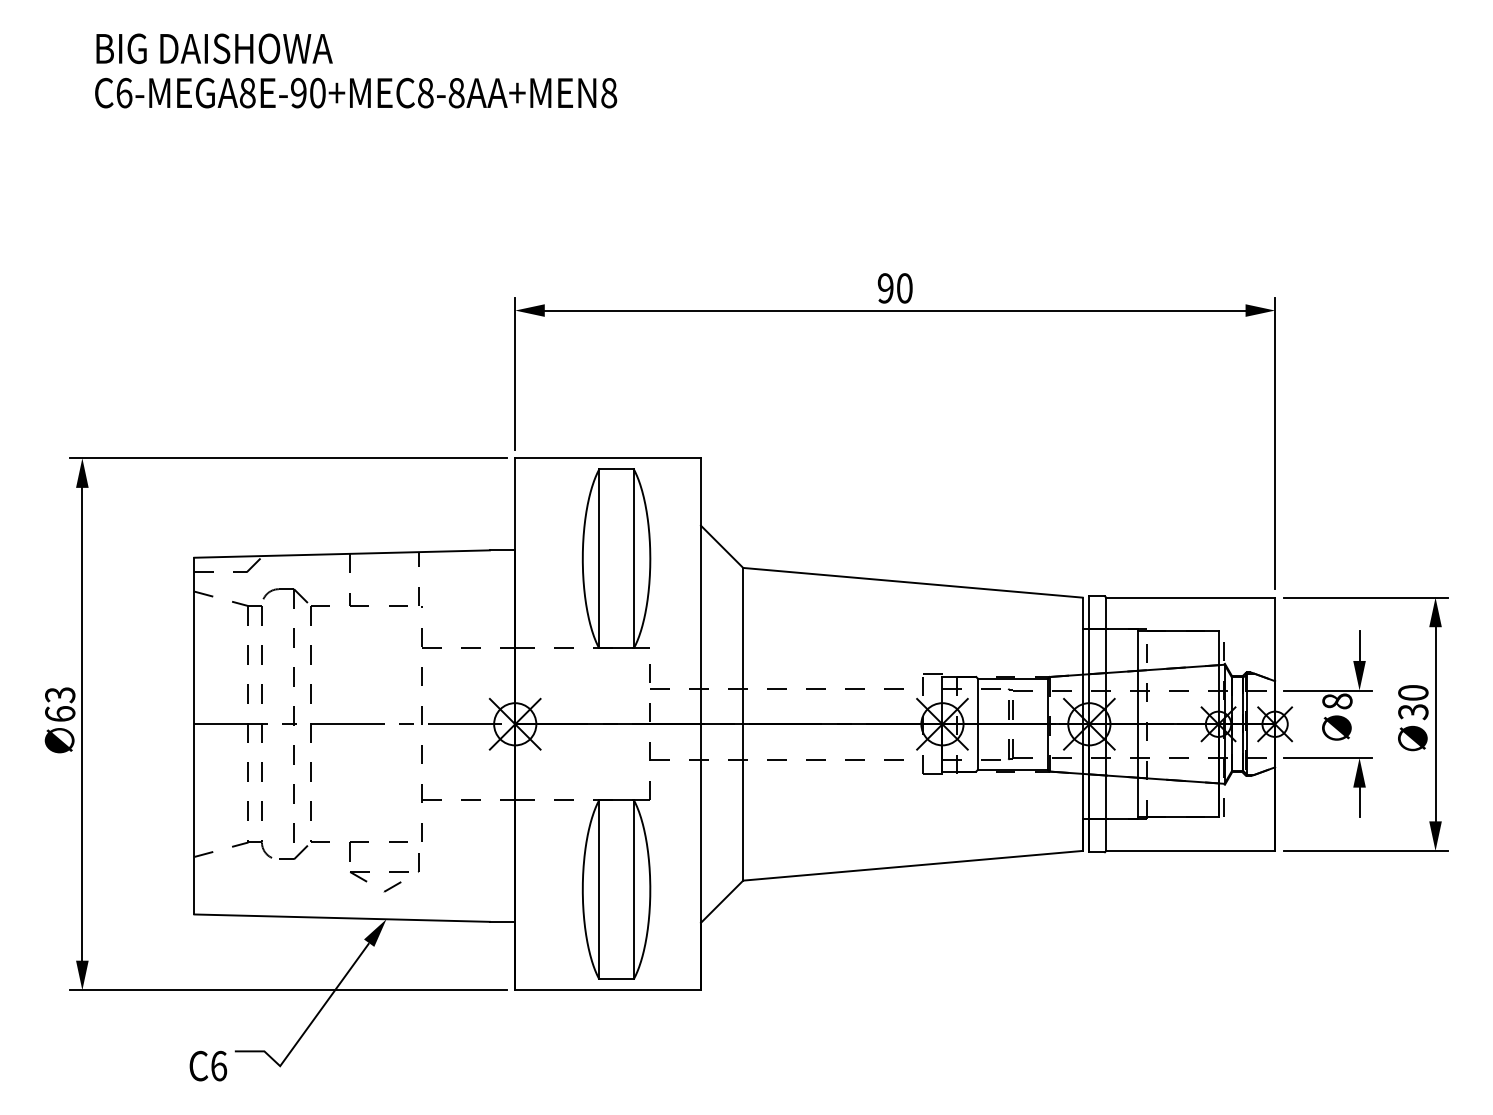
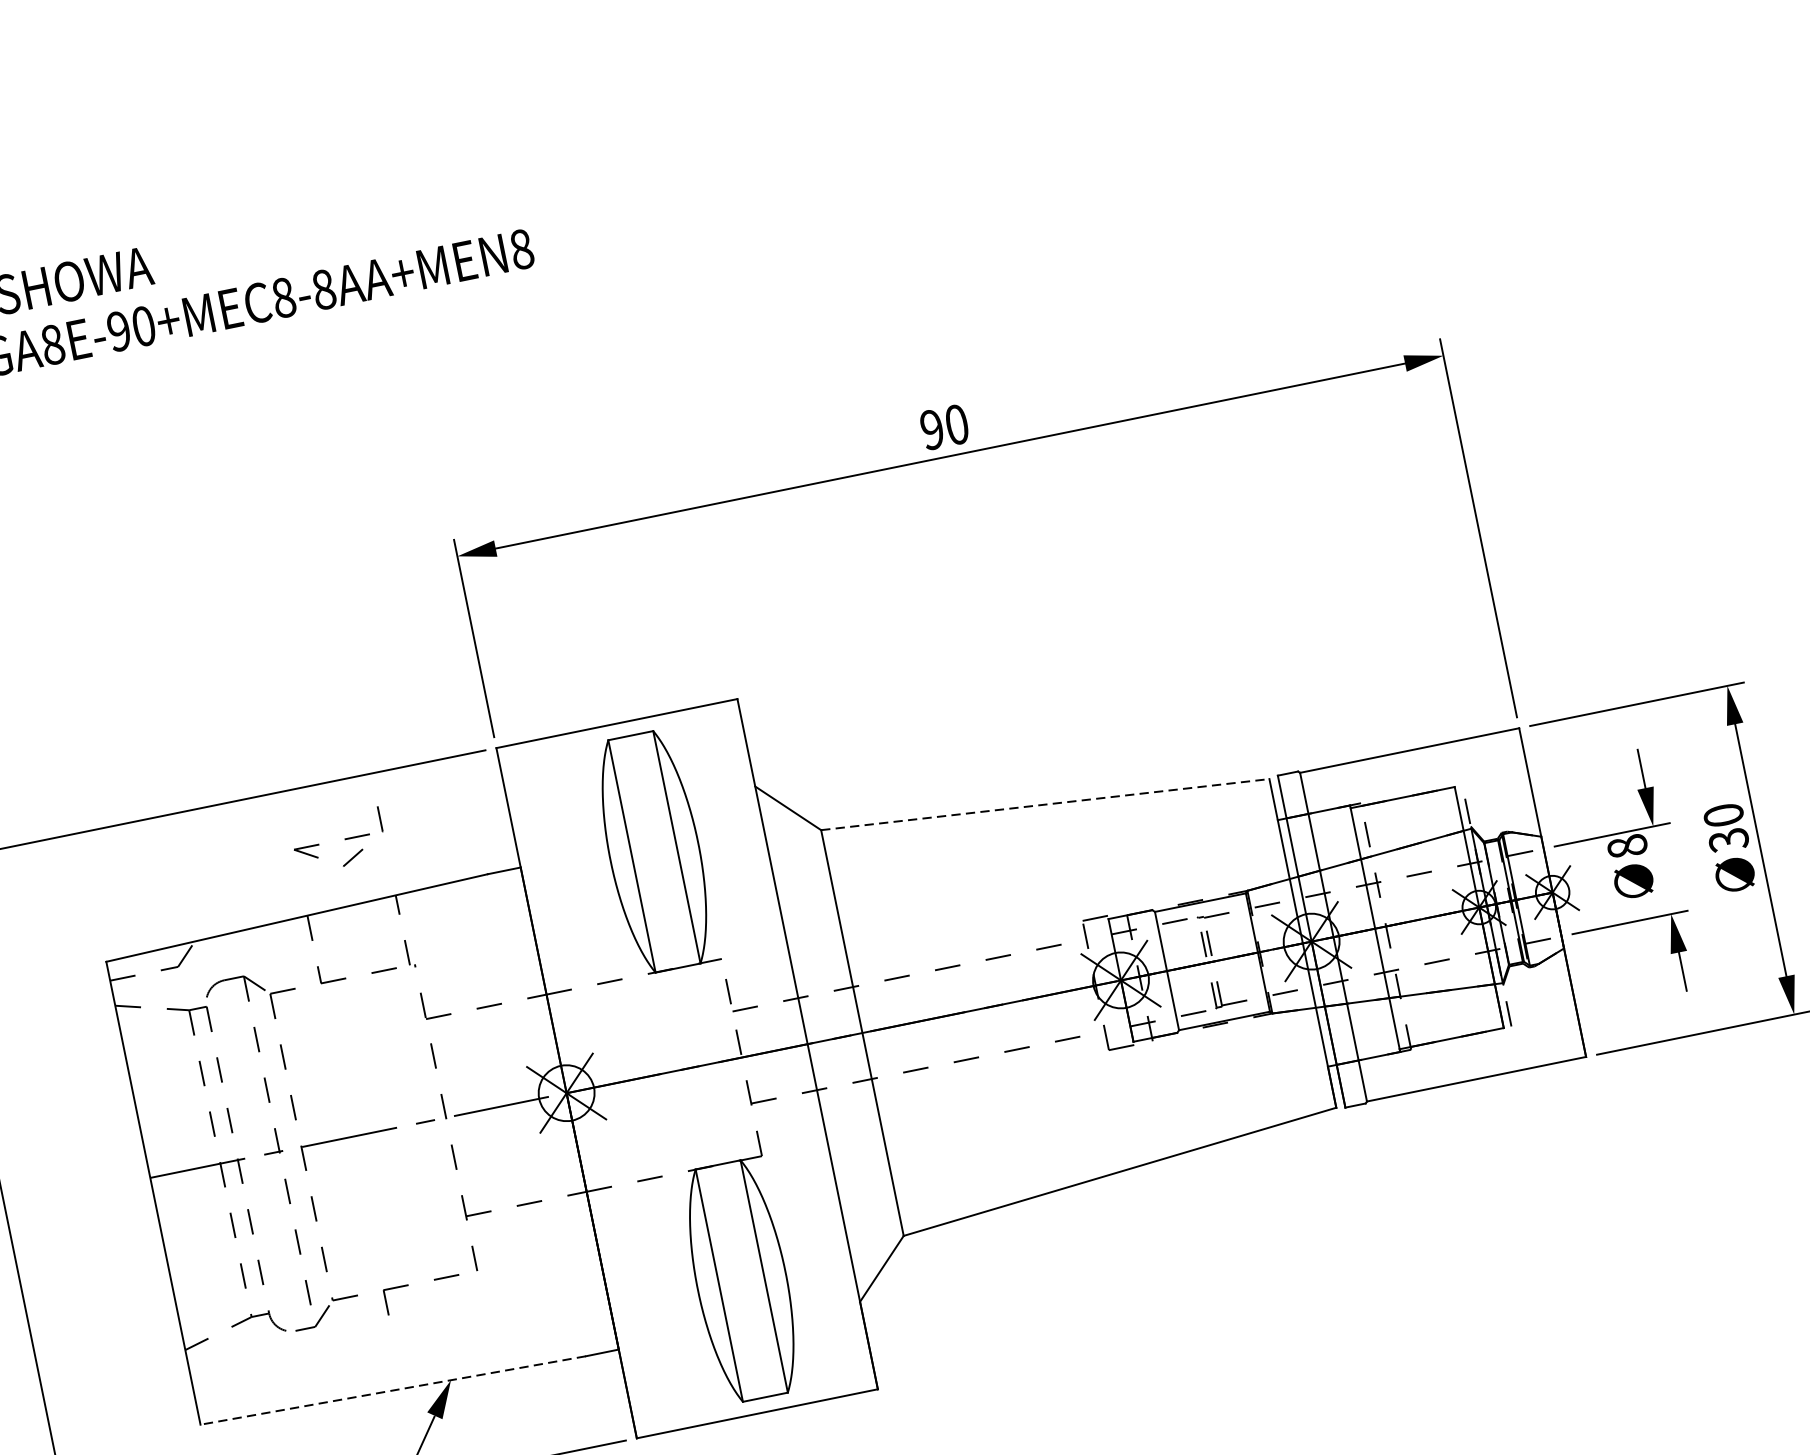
line: (913, 582) -> (1045, 804), solid -> dashed
part: (384, 872) -> (338, 841), moved
line: (342, 918) -> (393, 1390), solid -> dashed

